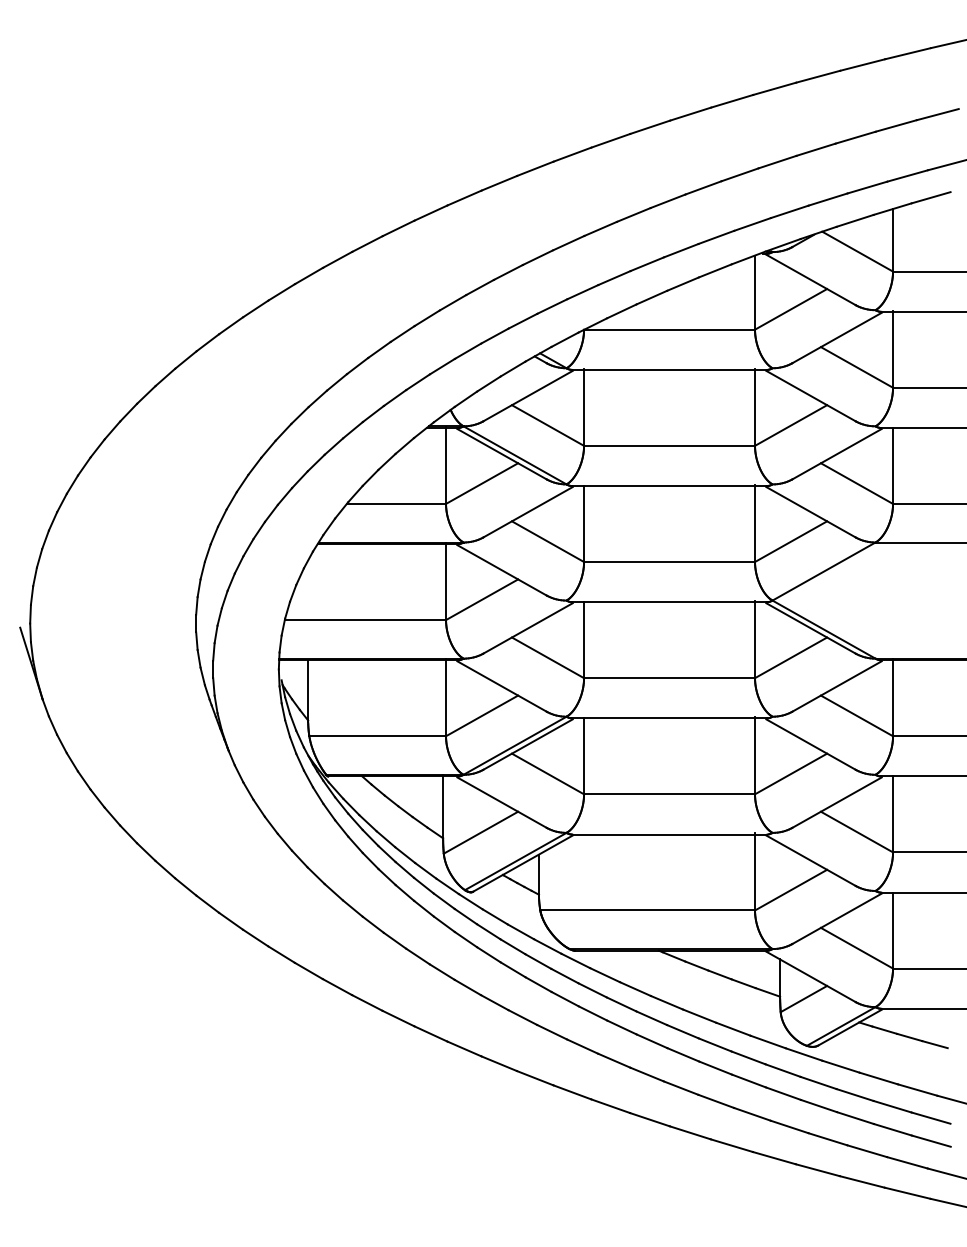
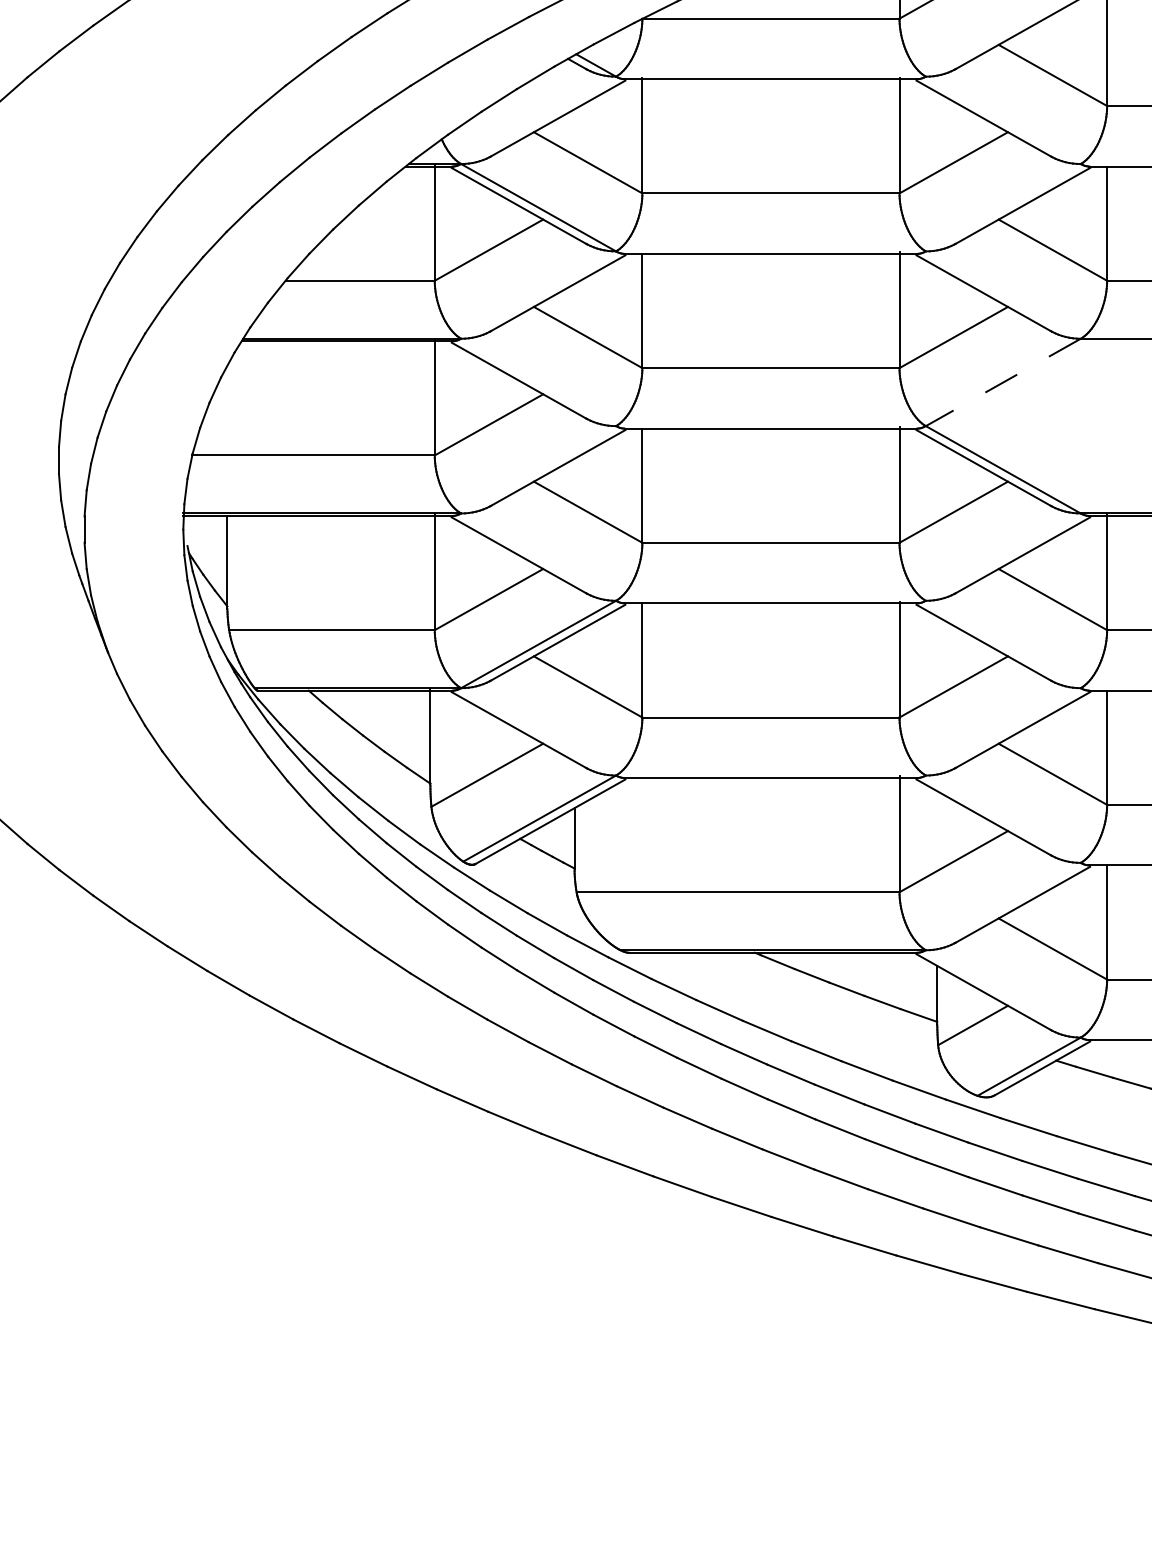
line: (823, 571) -> (1002, 382), solid -> dashed

